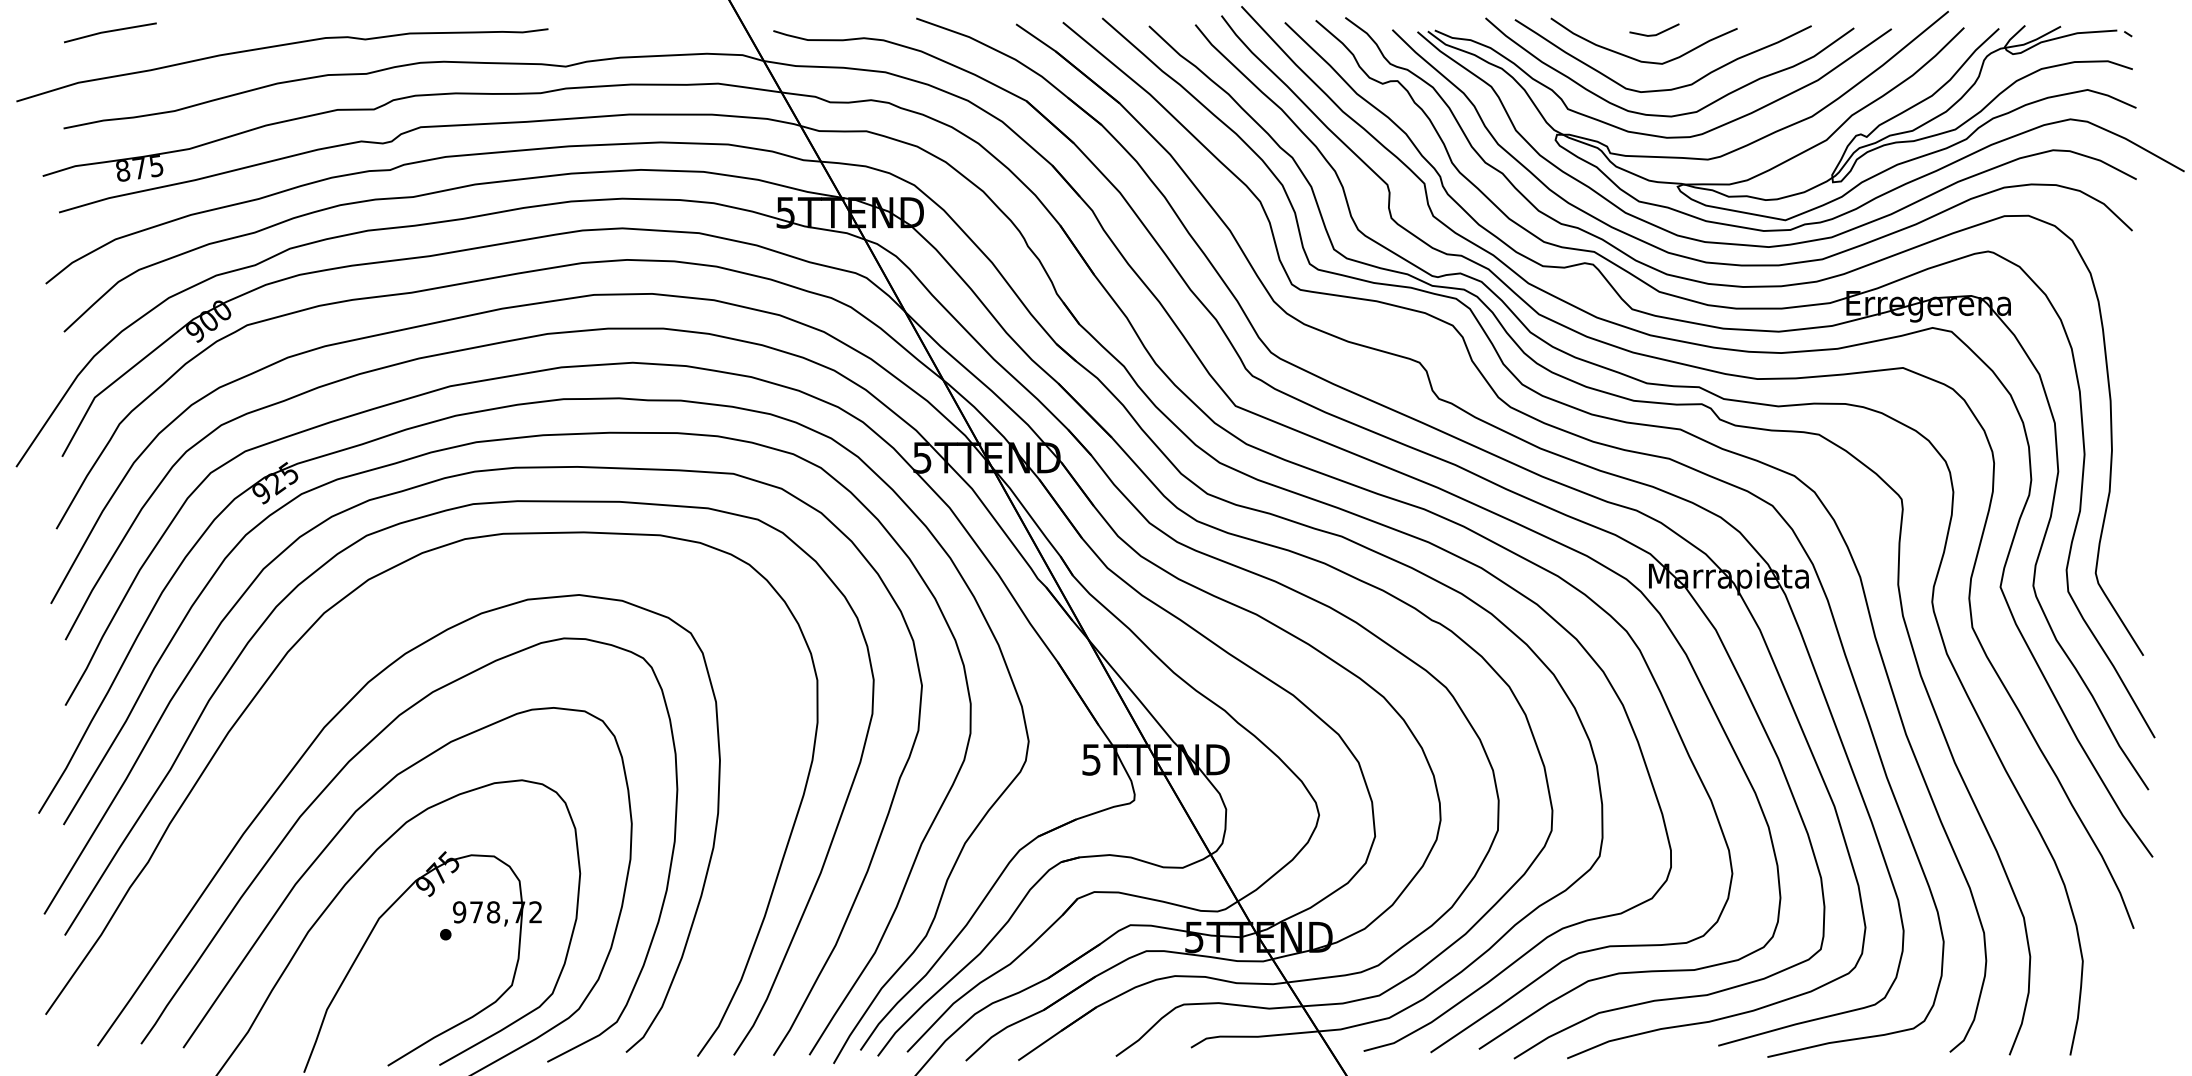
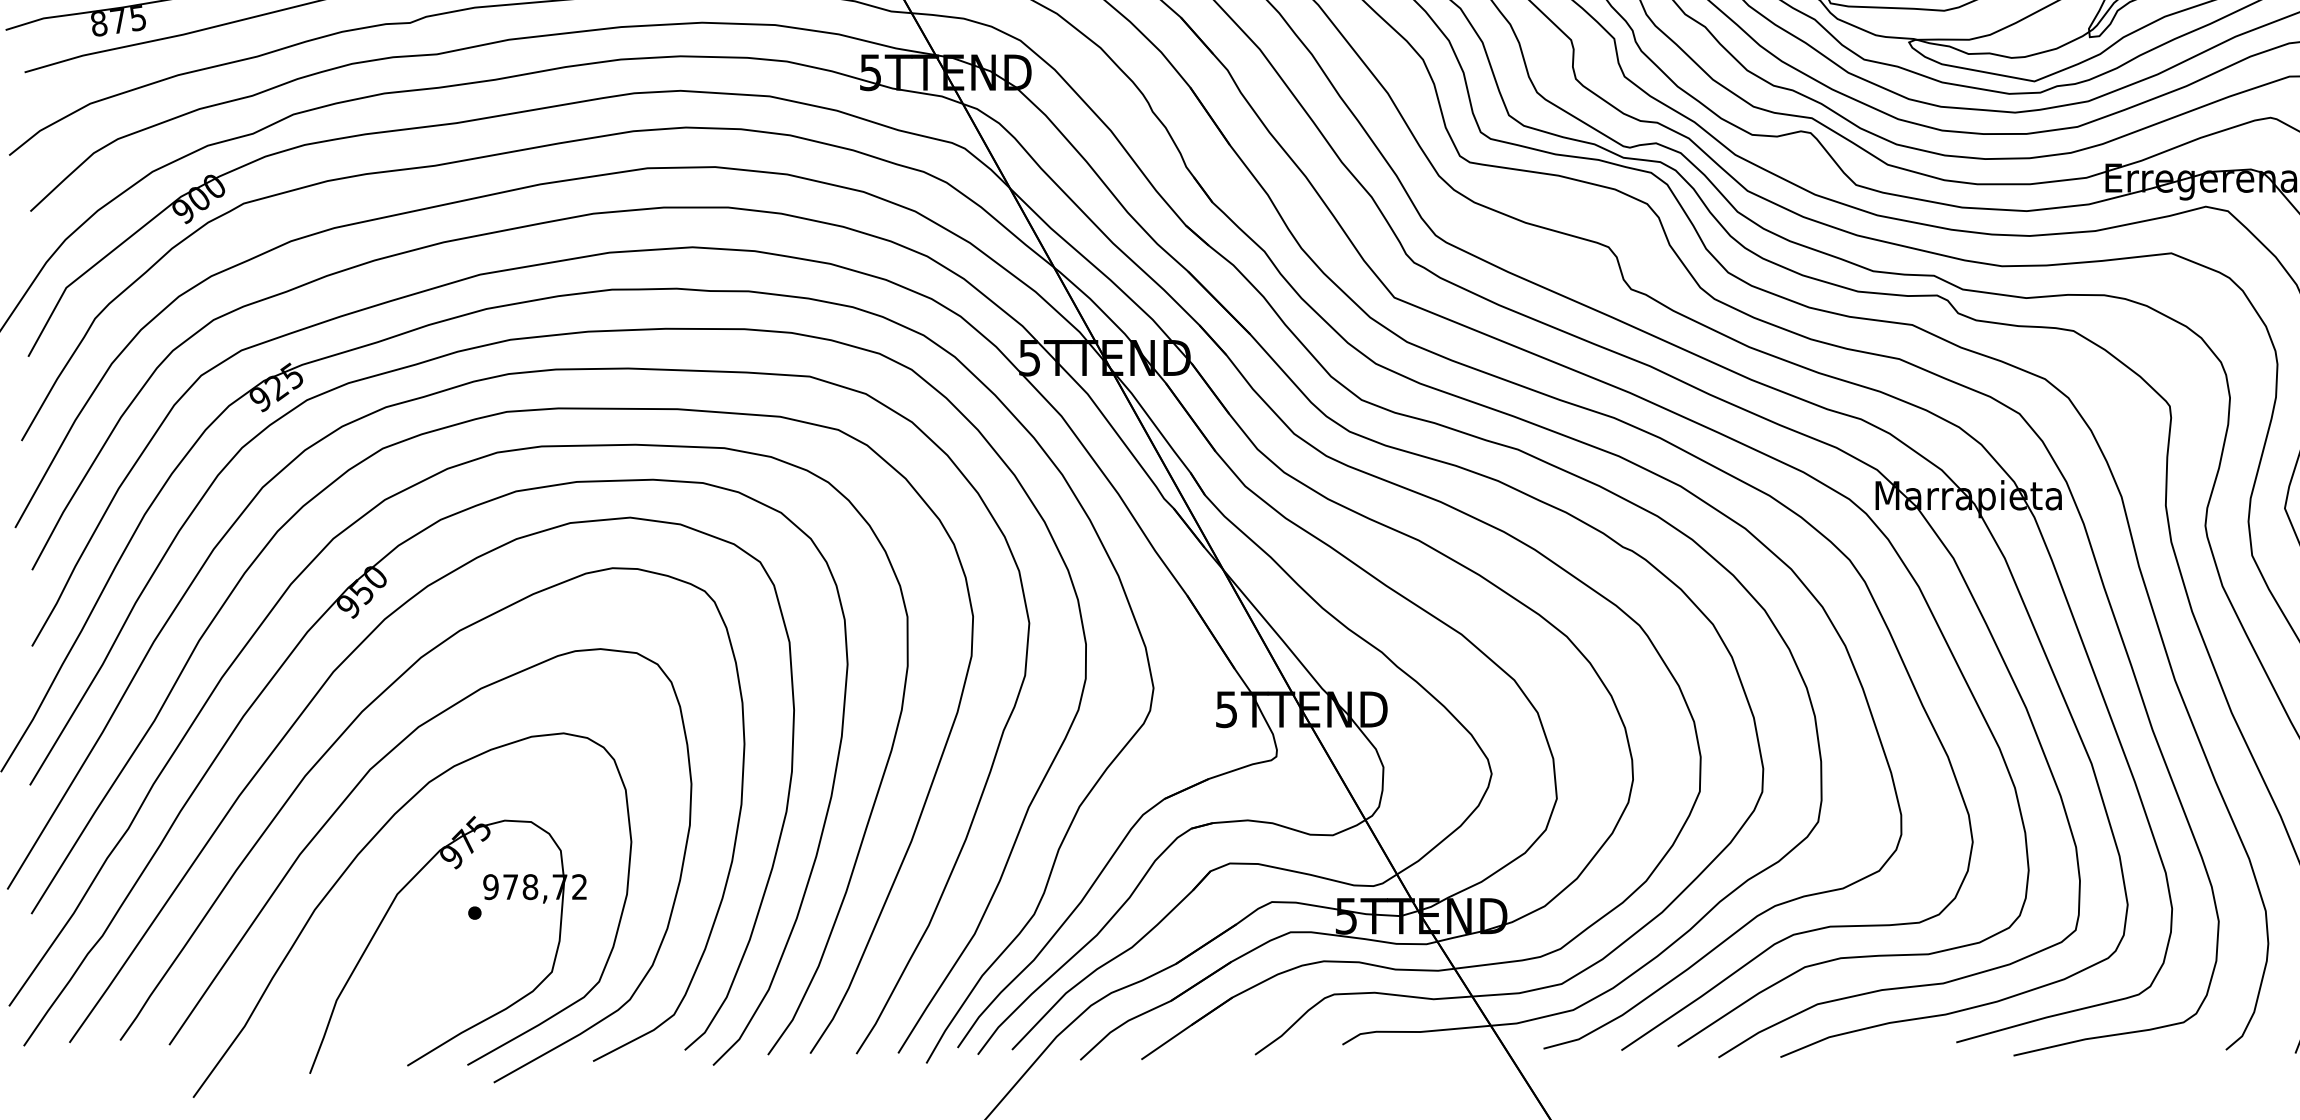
part: (342, 681) -> (354, 618), added

